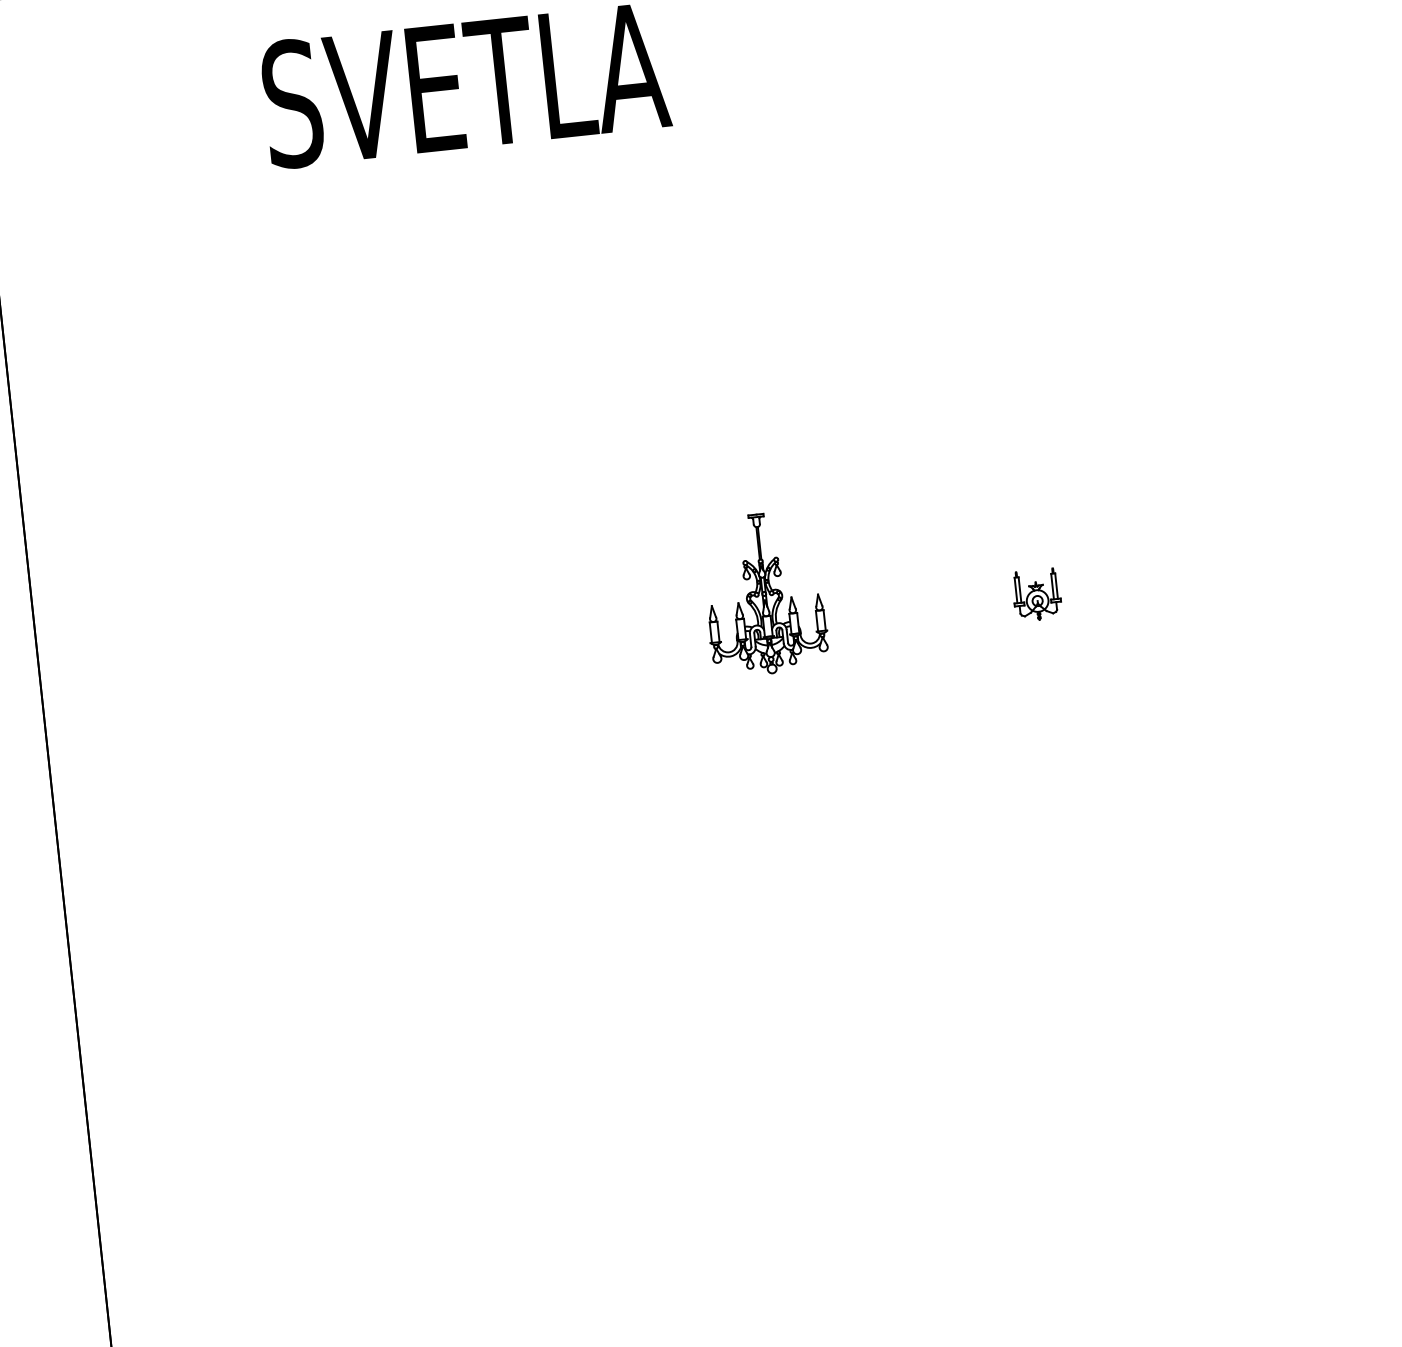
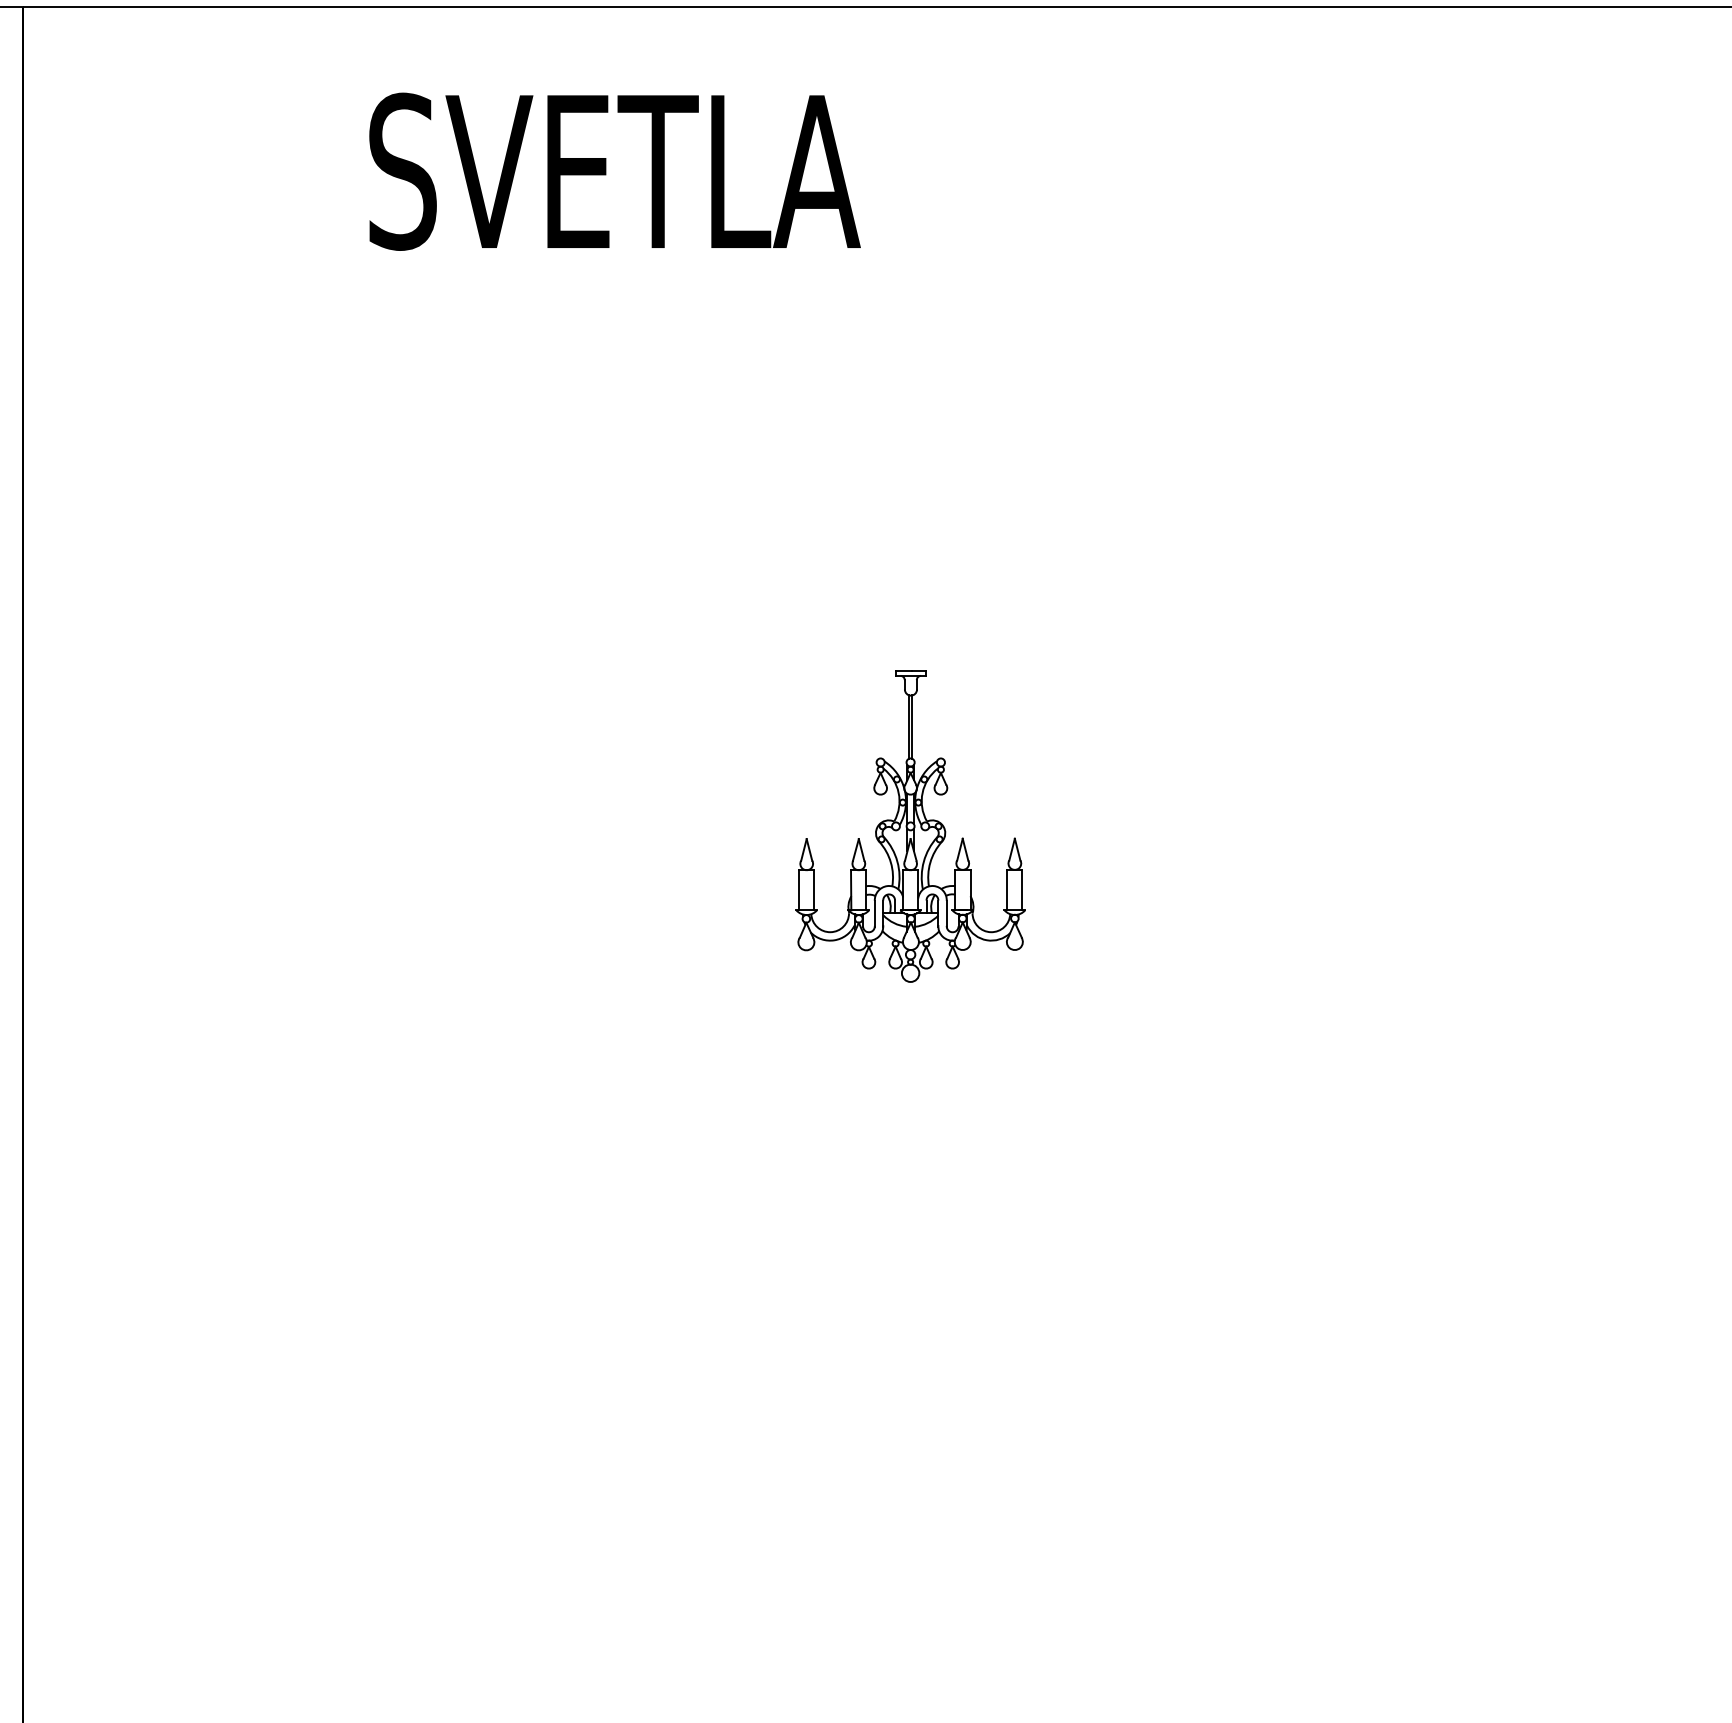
part: (764, 594) -> (910, 826), size x1.6
part: (1036, 594) -> (1240, 862), removed

